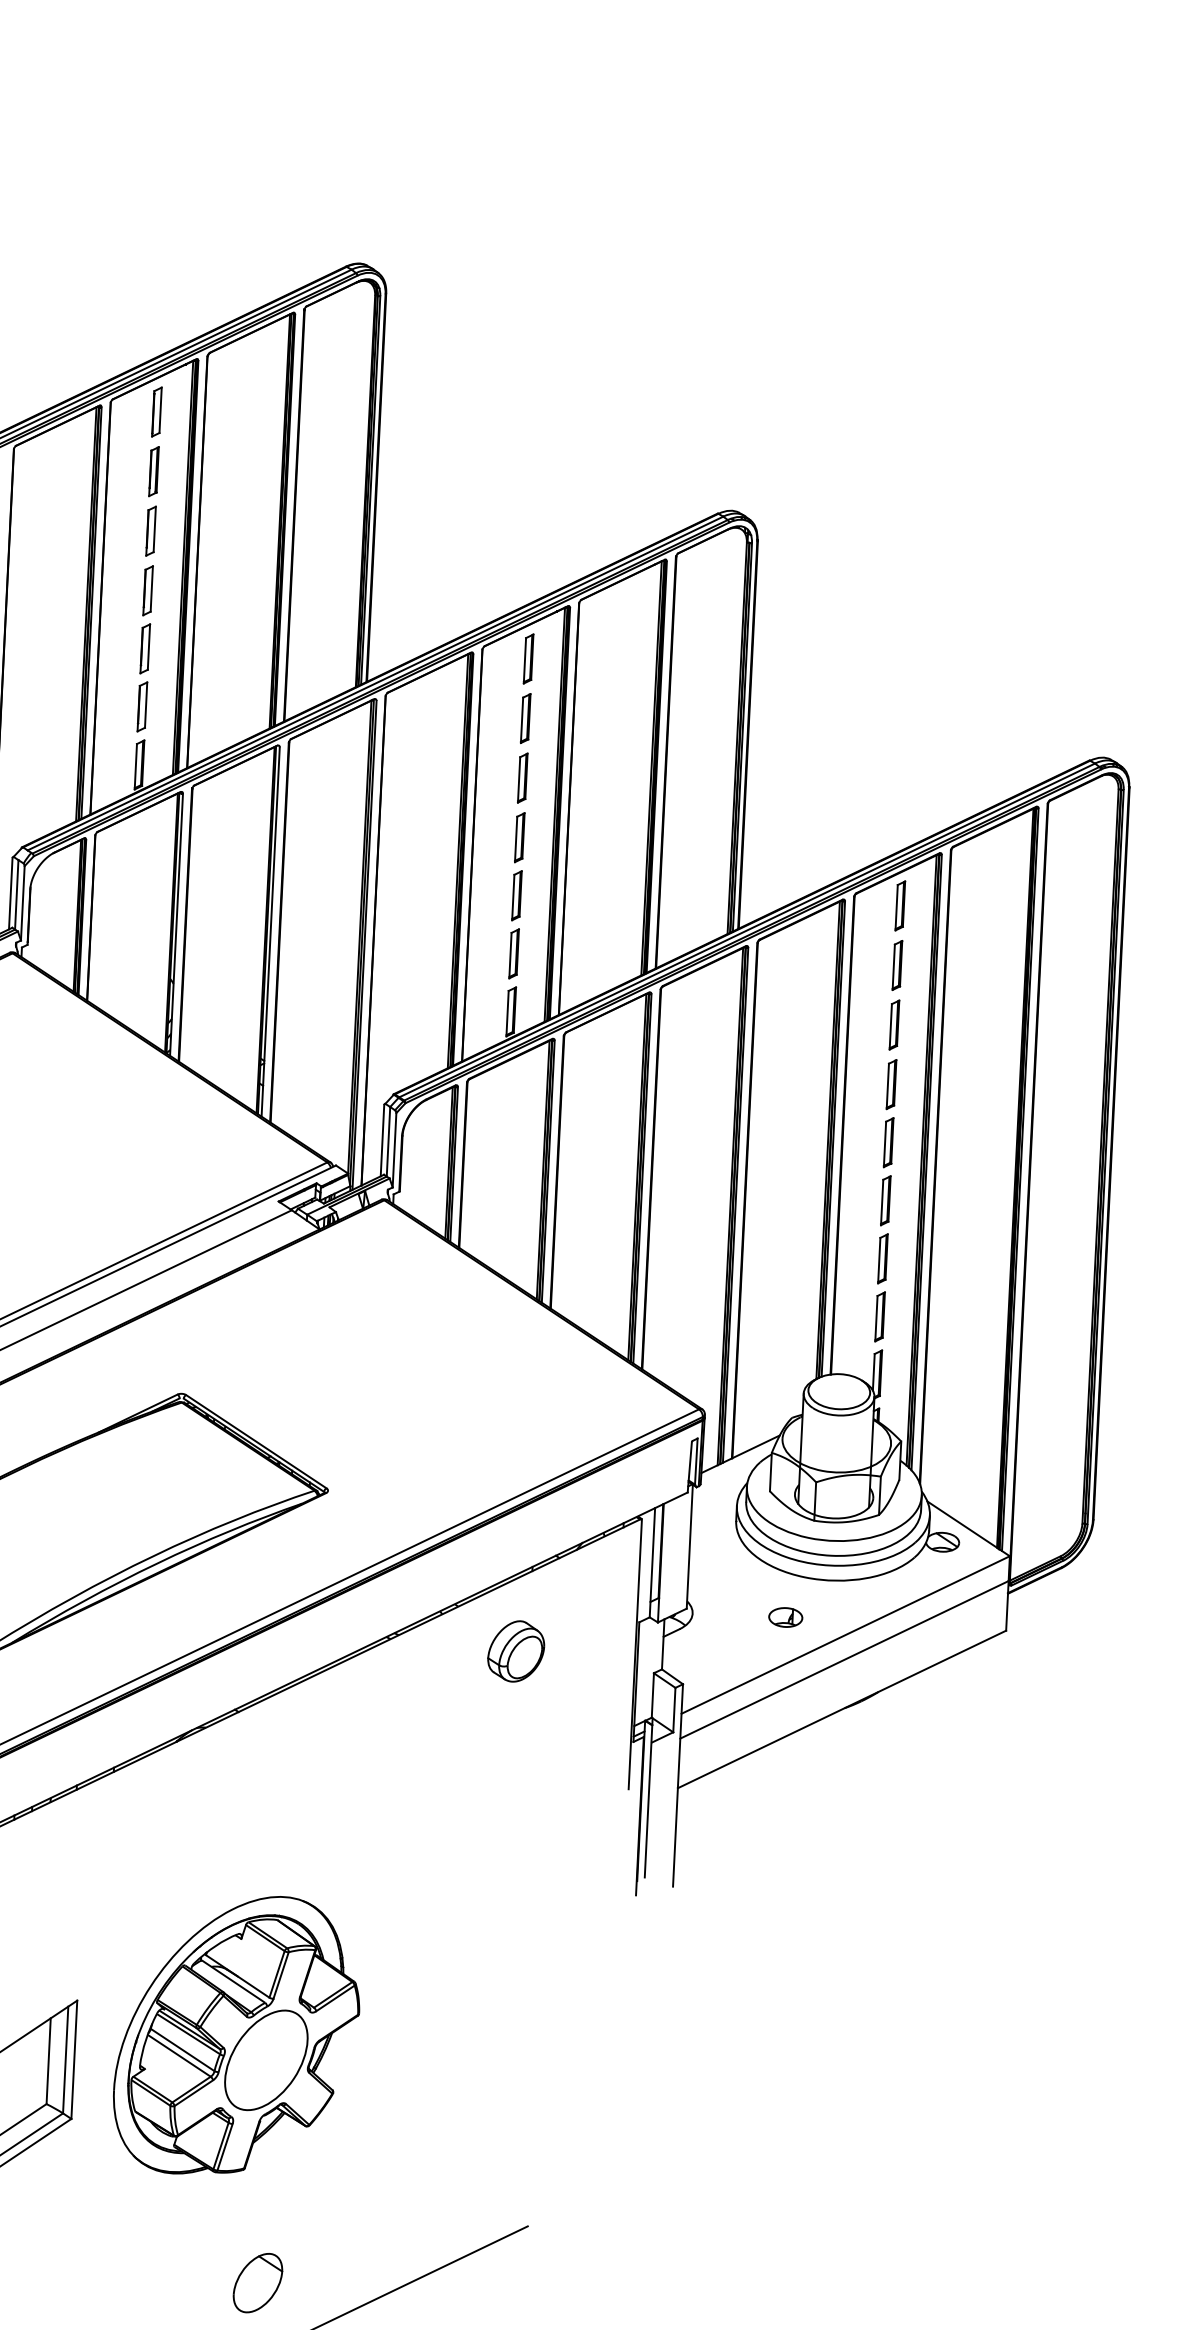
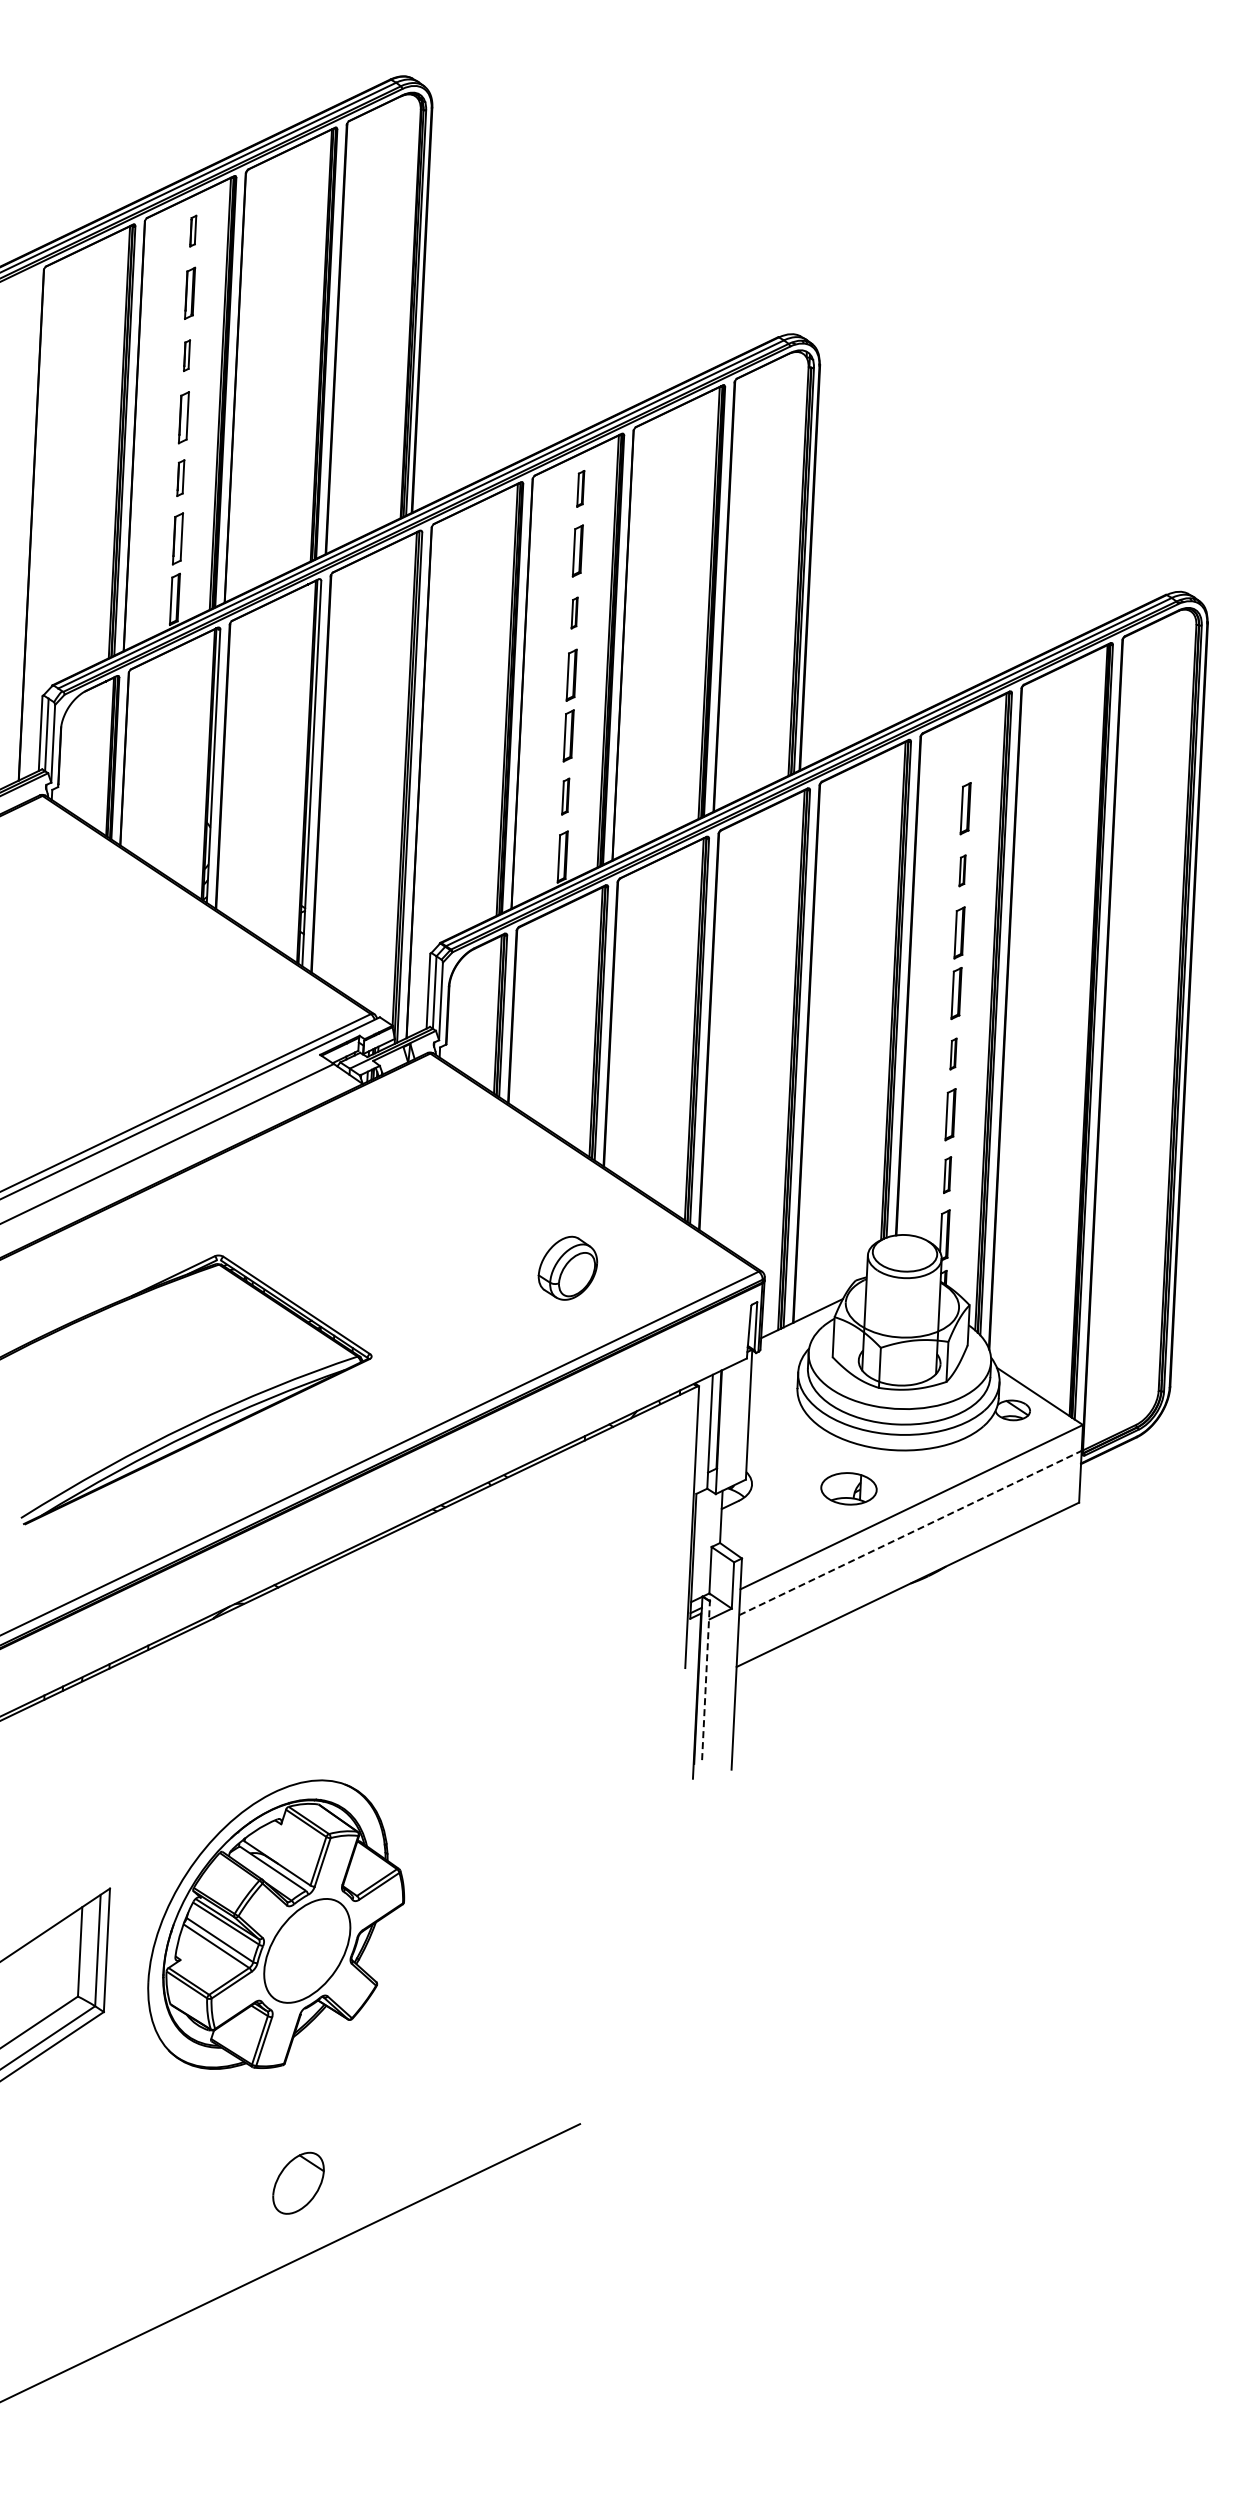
part: (157, 411) -> (193, 230), size x0.6
part: (150, 531) -> (186, 355), size x0.6
part: (144, 648) -> (180, 477), size x0.7
part: (528, 658) -> (580, 488), size x0.7
part: (522, 777) -> (574, 612), size x0.6
part: (900, 905) -> (968, 746), removed
part: (513, 953) -> (565, 796), size x0.7
part: (894, 1024) -> (962, 870), size x0.6
part: (885, 1200) -> (953, 1053), size x0.6
part: (880, 1316) -> (947, 1174), size x0.7
part: (786, 1617) -> (849, 1488), size x1.6
part: (515, 1650) -> (567, 1267), moved
line: (844, 1660) -> (910, 1533), solid -> dashed
line: (649, 1797) -> (706, 1676), solid -> dashed

